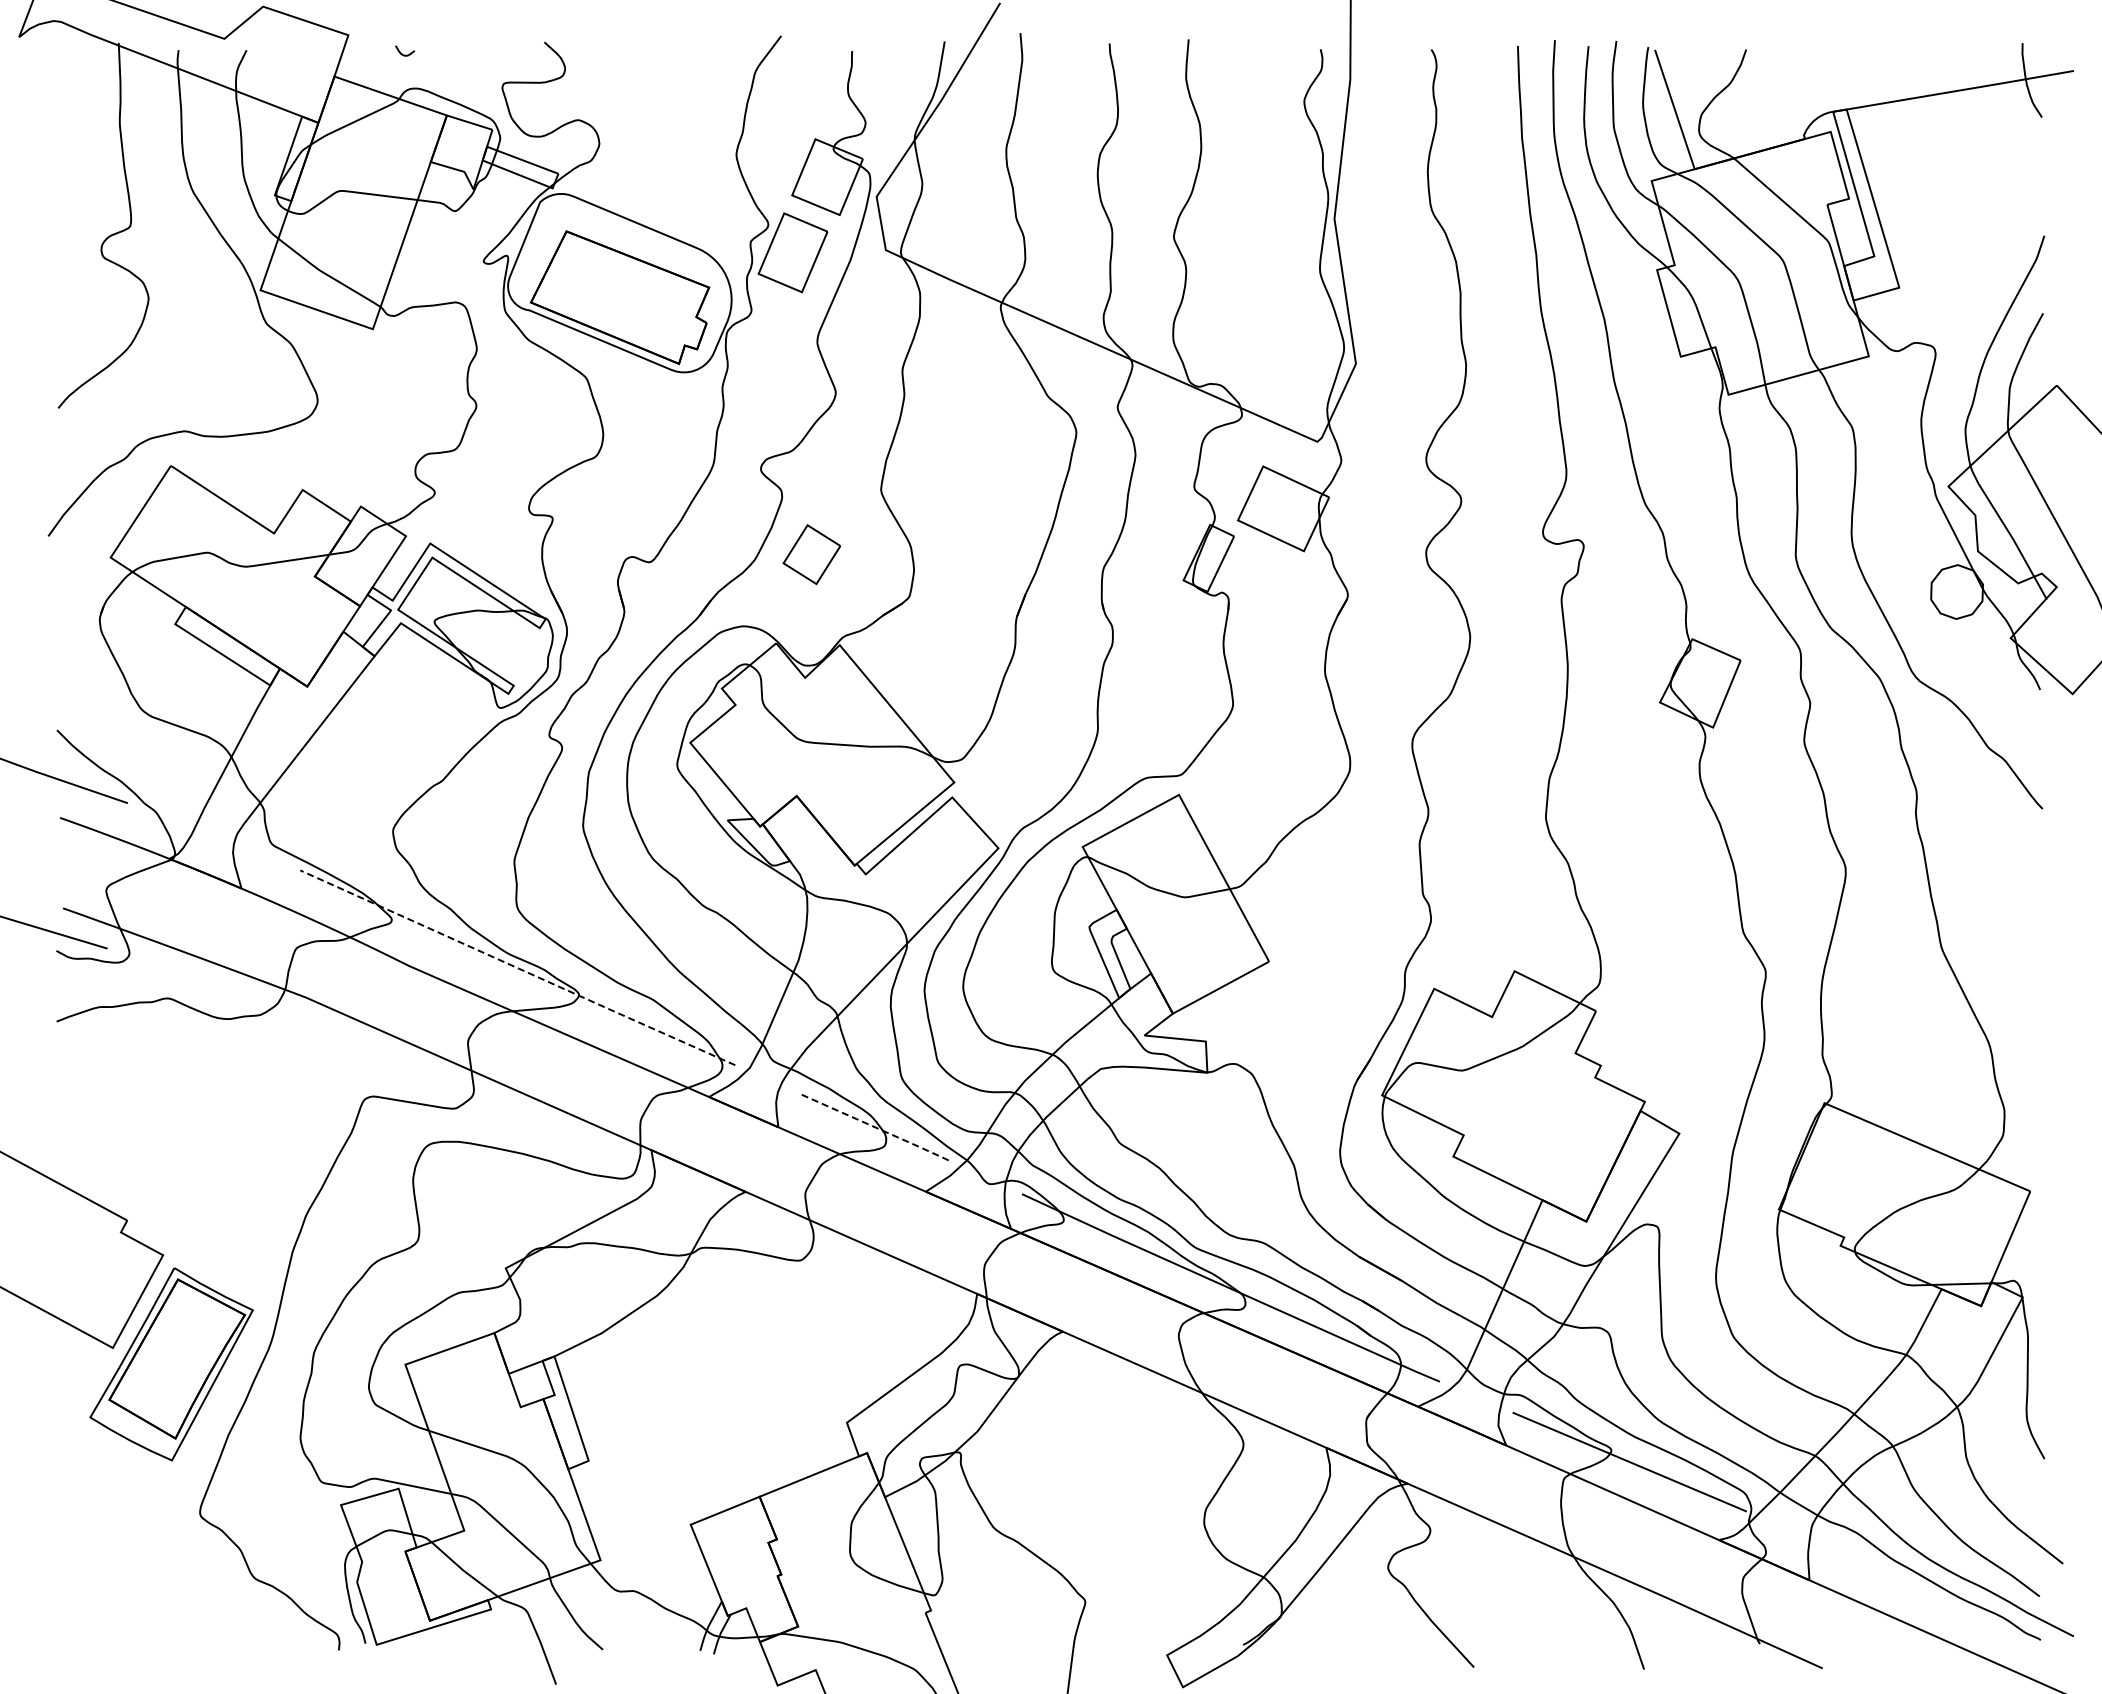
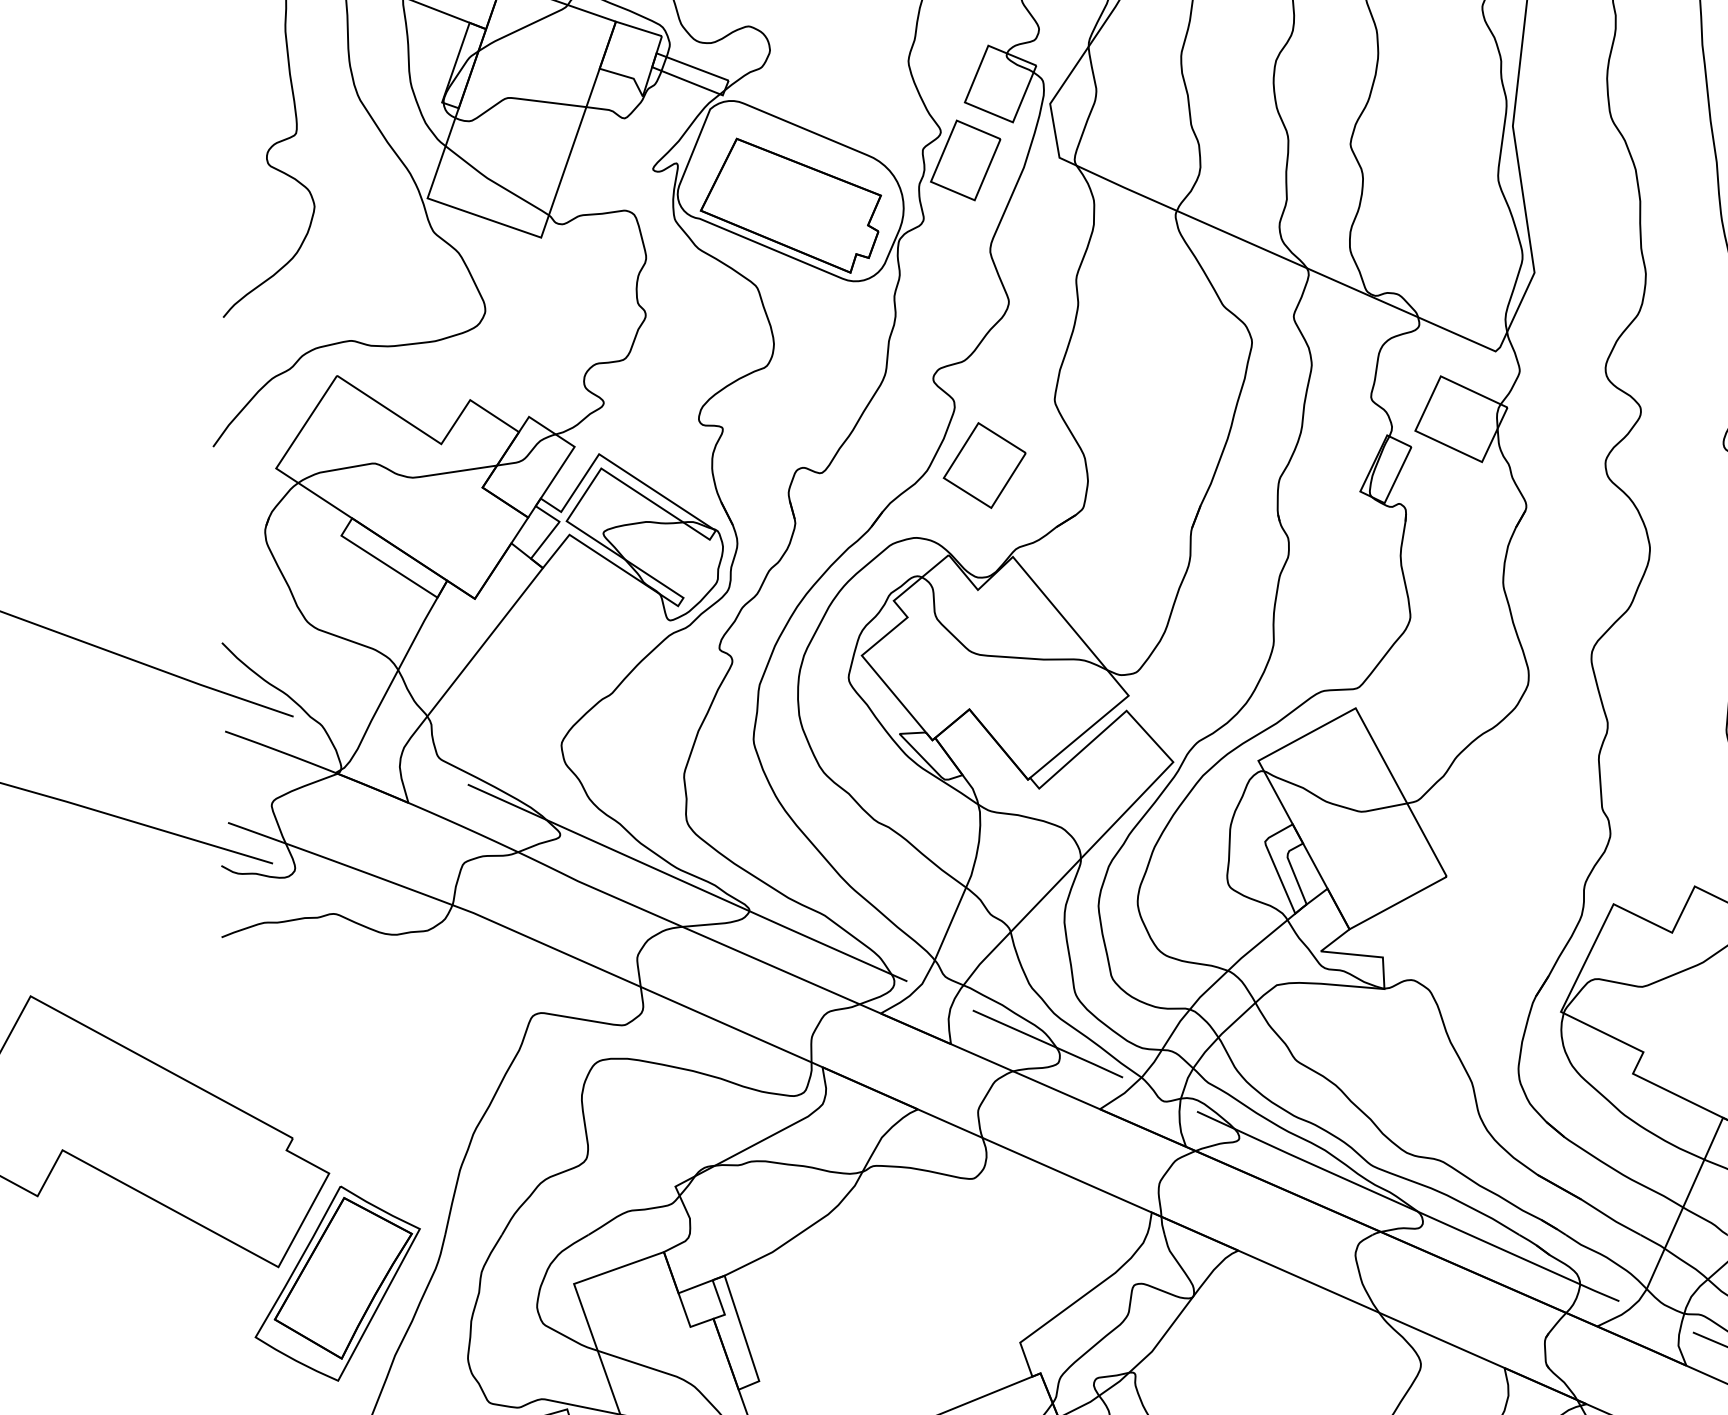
part: (811, 554) -> (984, 465), size x1.43
line: (518, 968) -> (688, 883), dashed -> solid
line: (874, 1127) -> (1048, 1044), dashed -> solid

